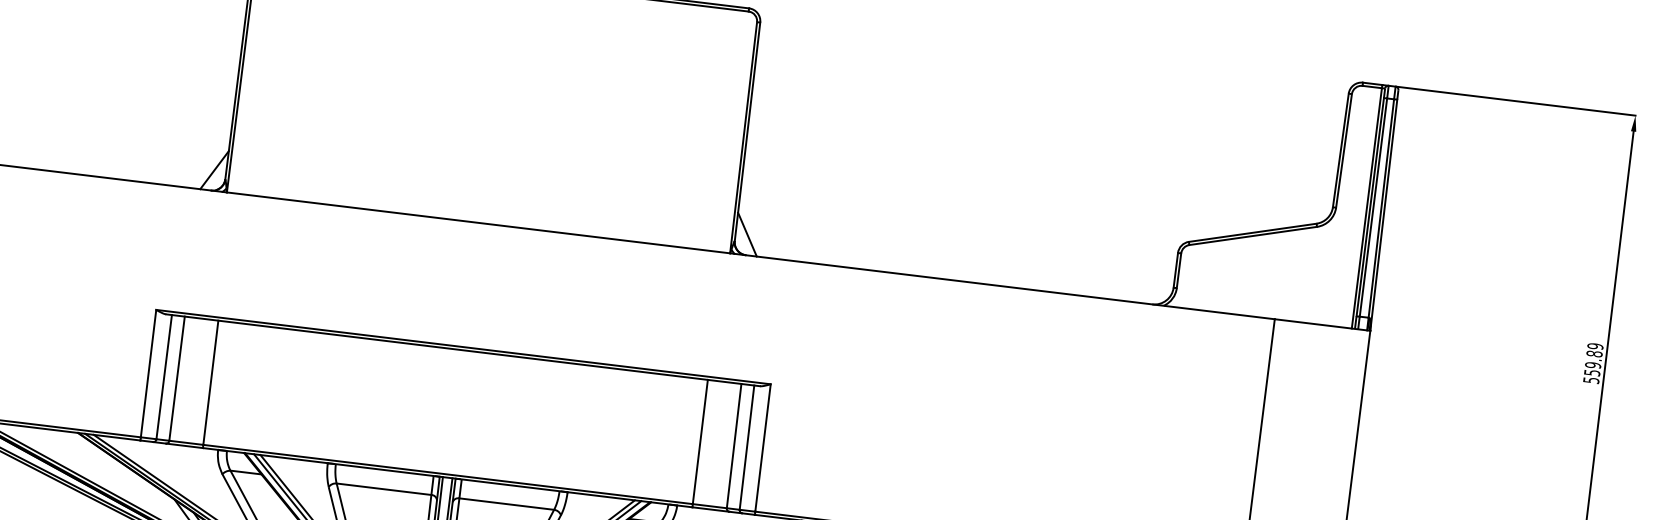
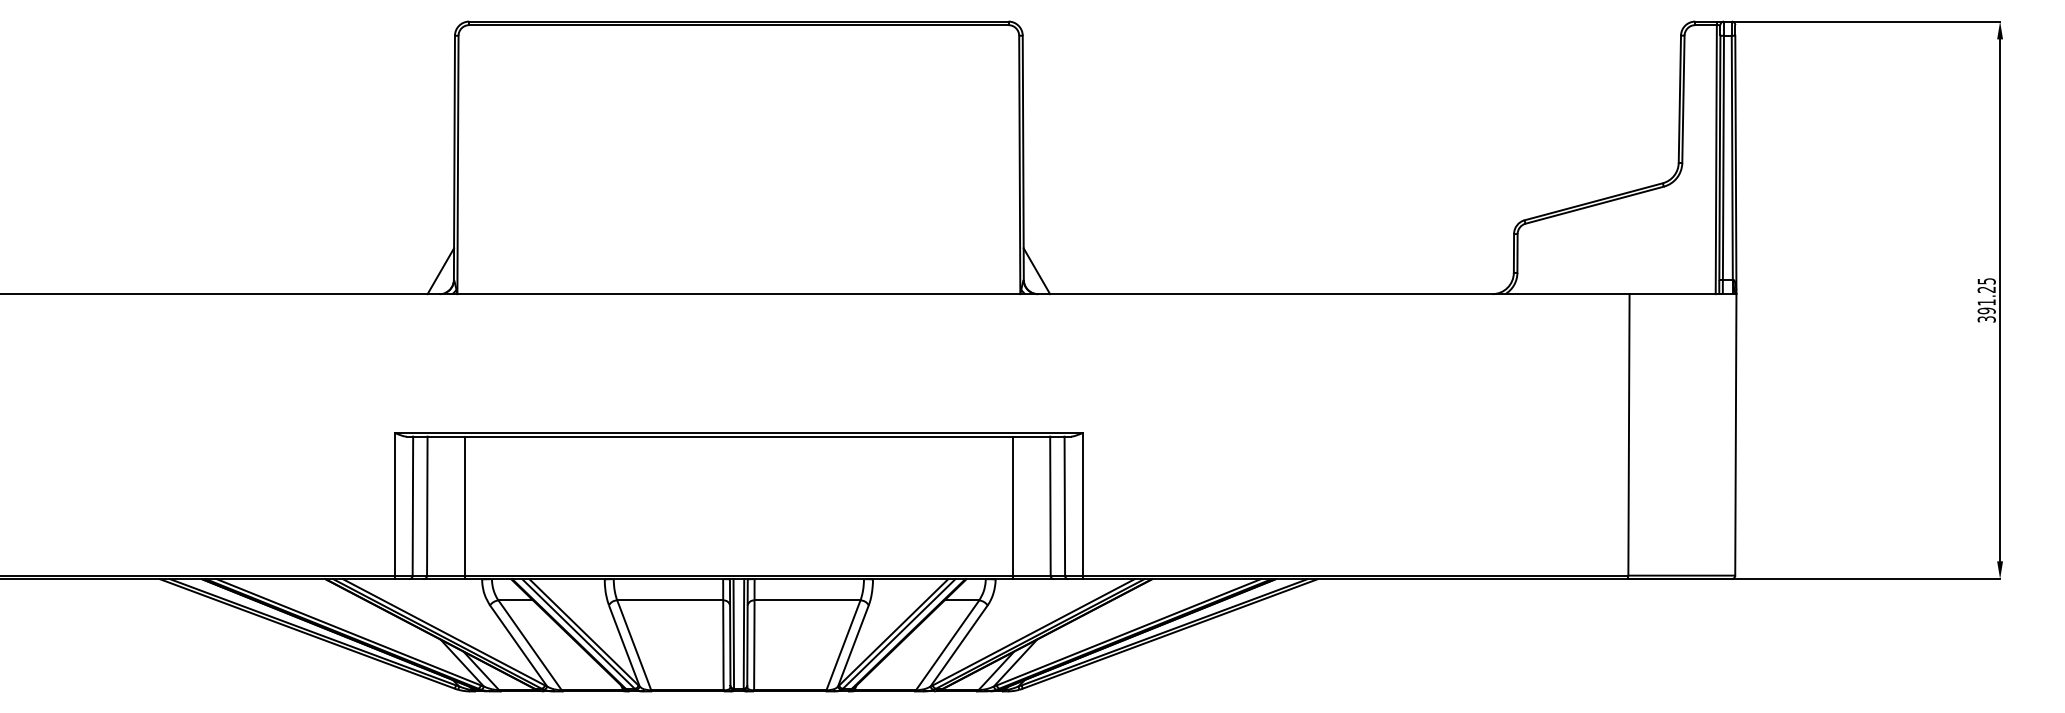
text: (1593, 363) -> (1986, 300), 559.89 -> 391.25

